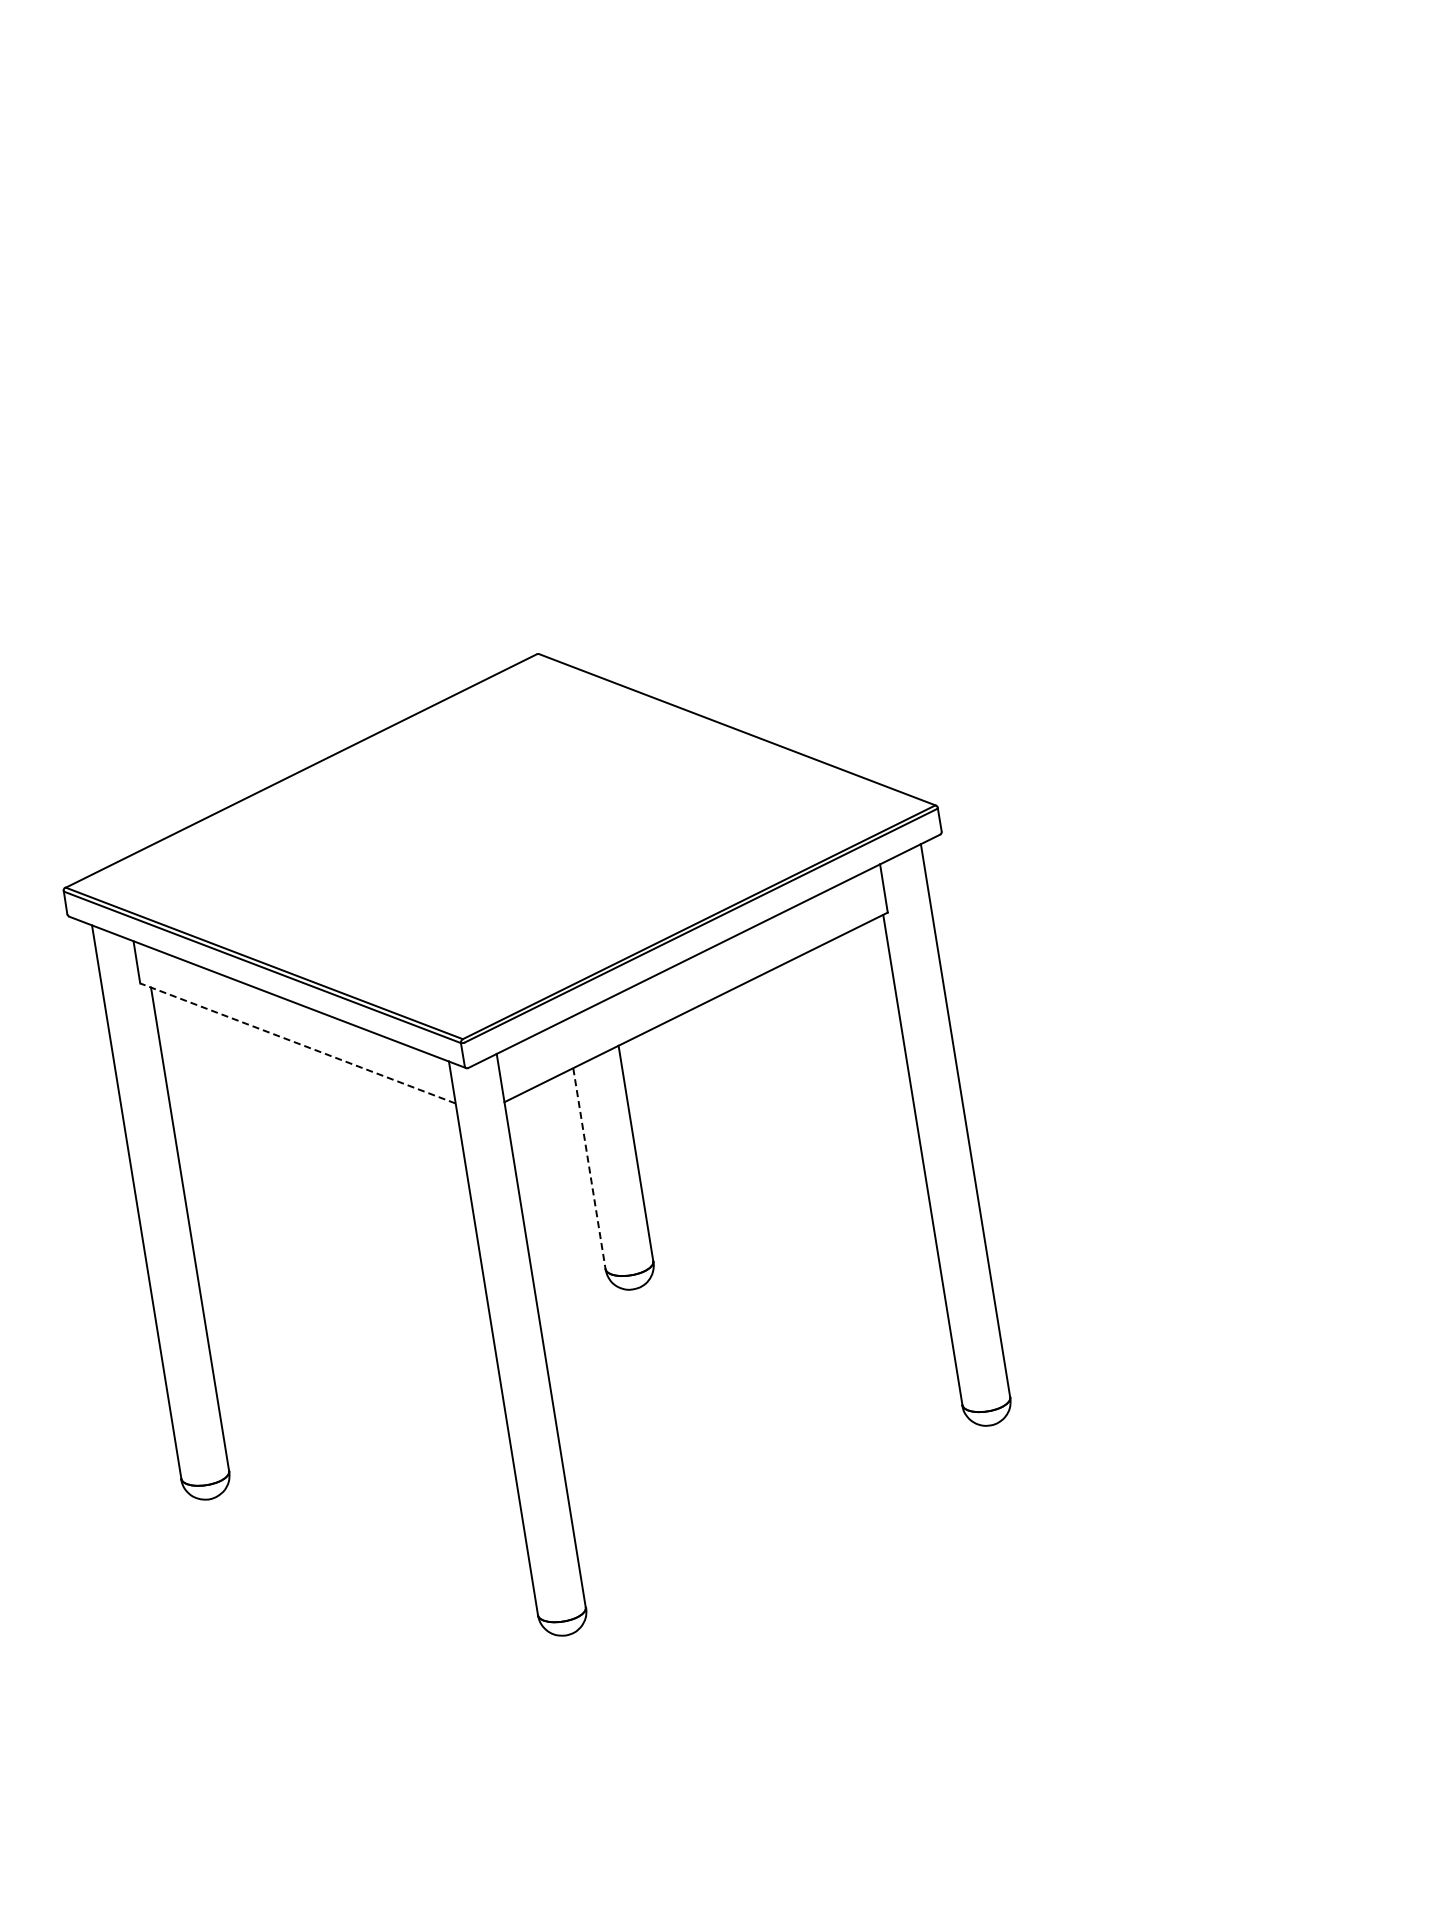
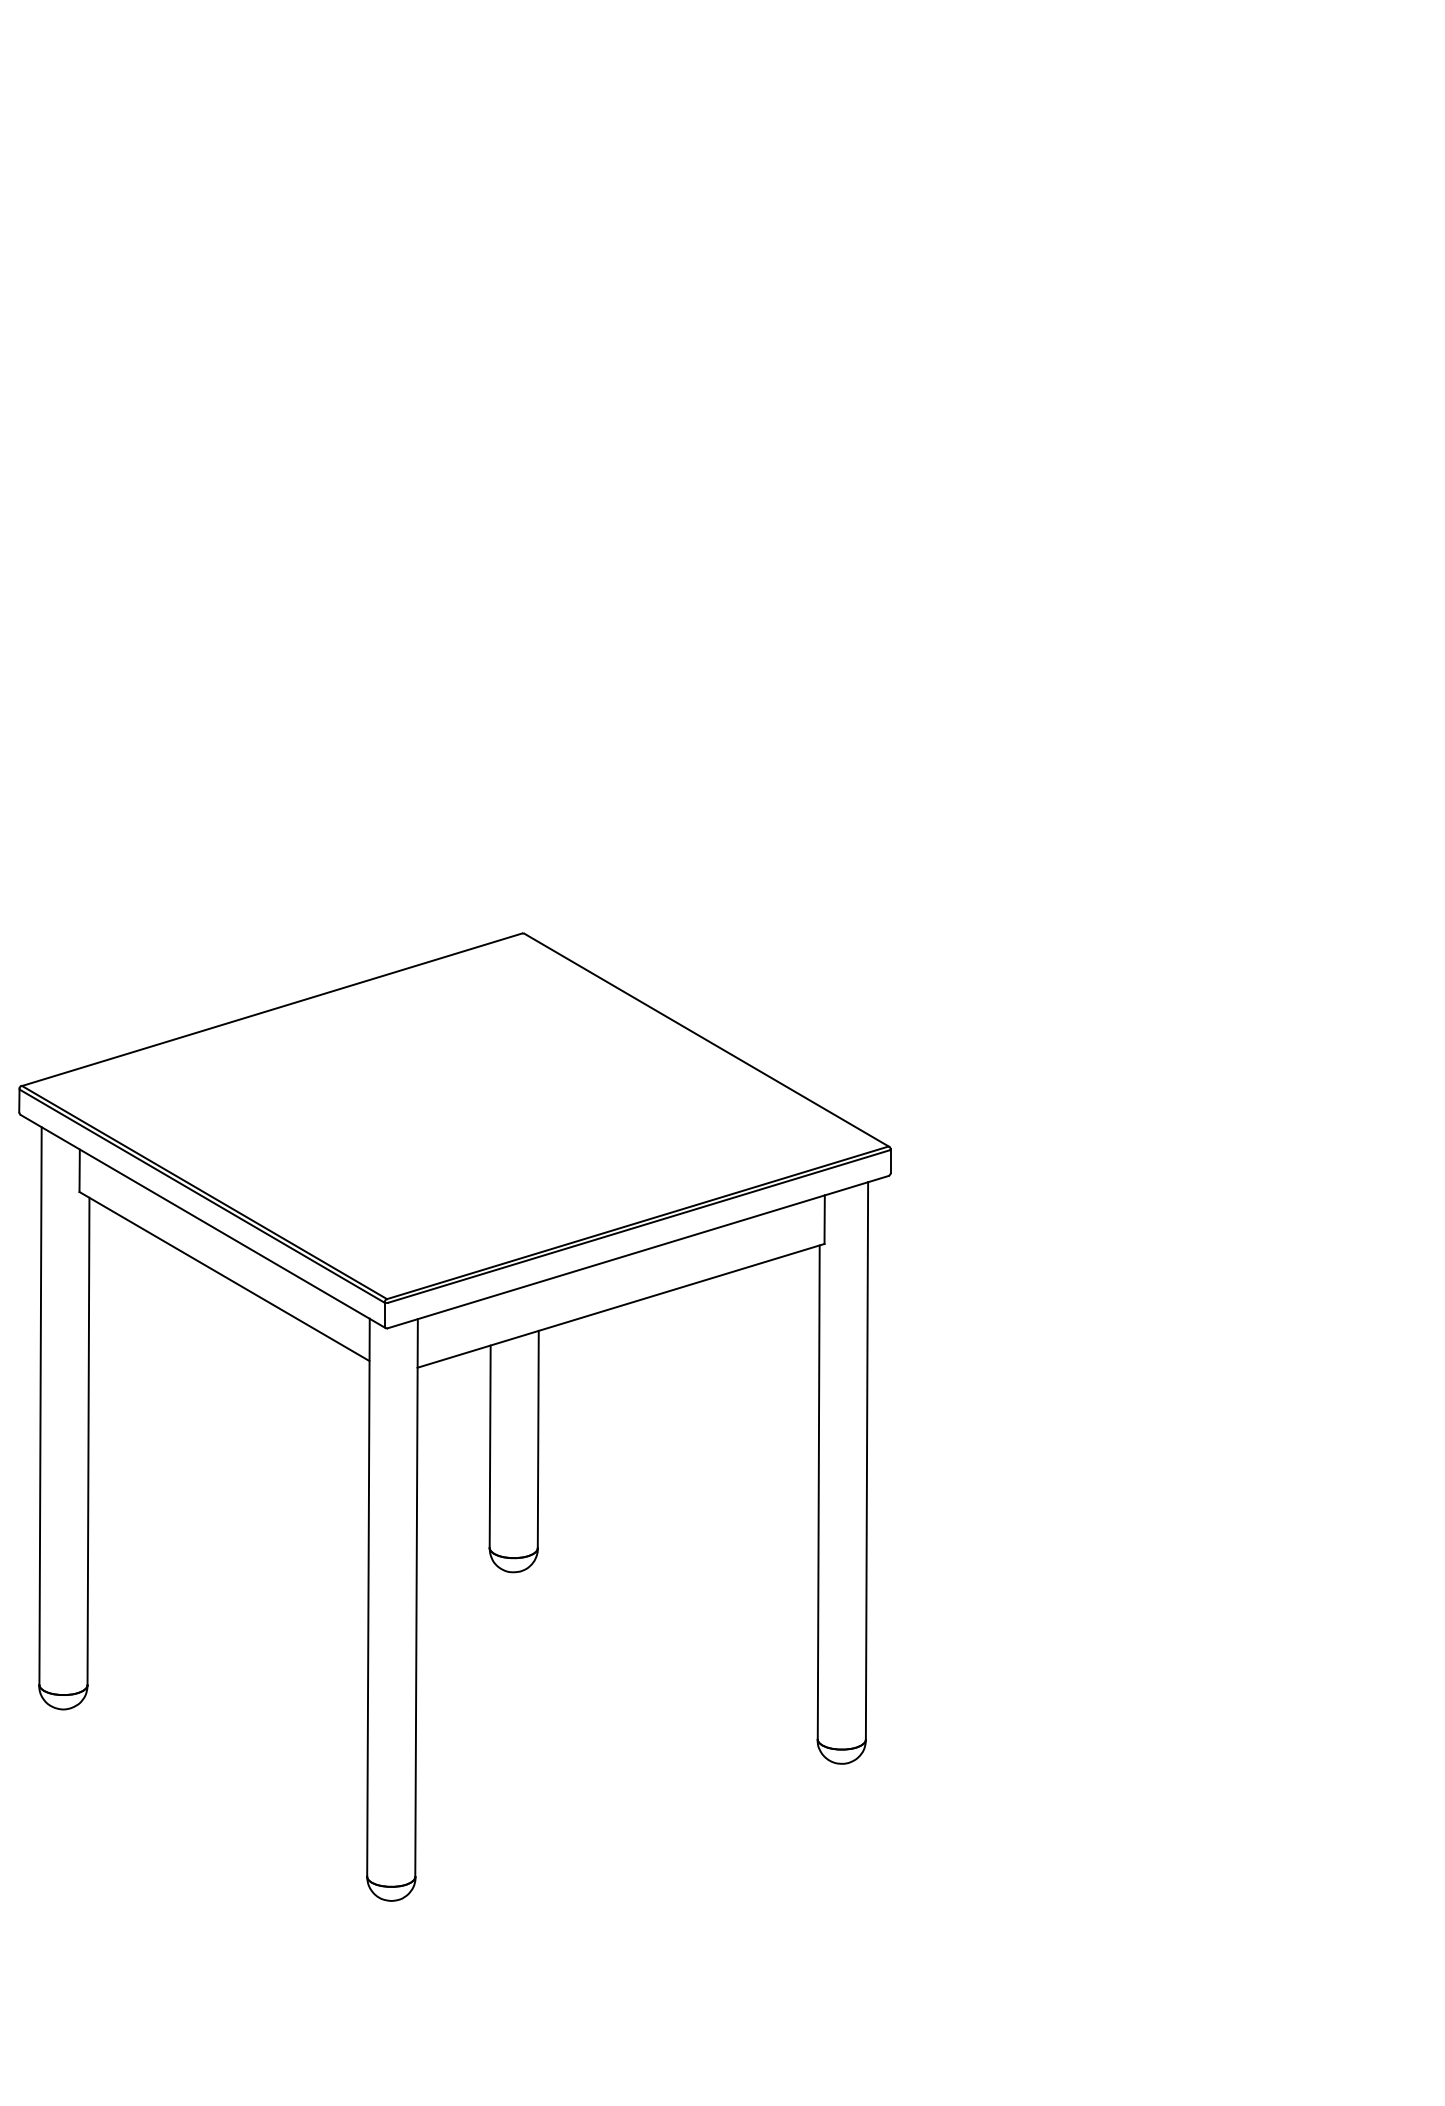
line: (297, 1043) -> (224, 1276), dashed -> solid
line: (589, 1169) -> (490, 1447), dashed -> solid

